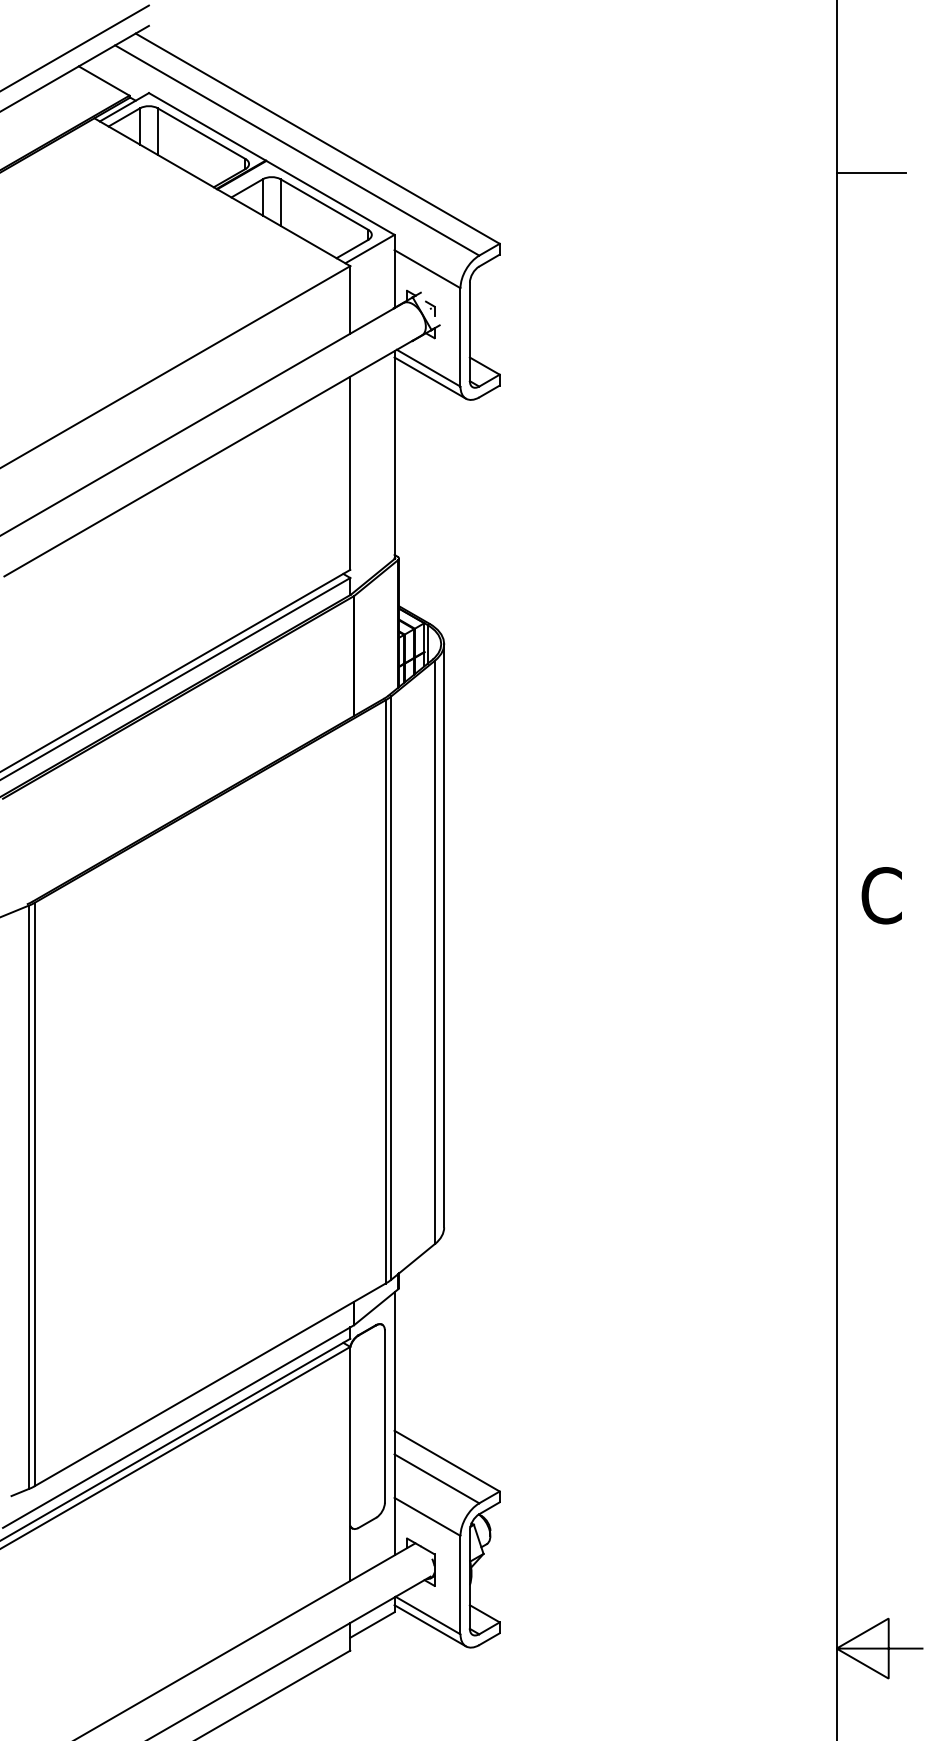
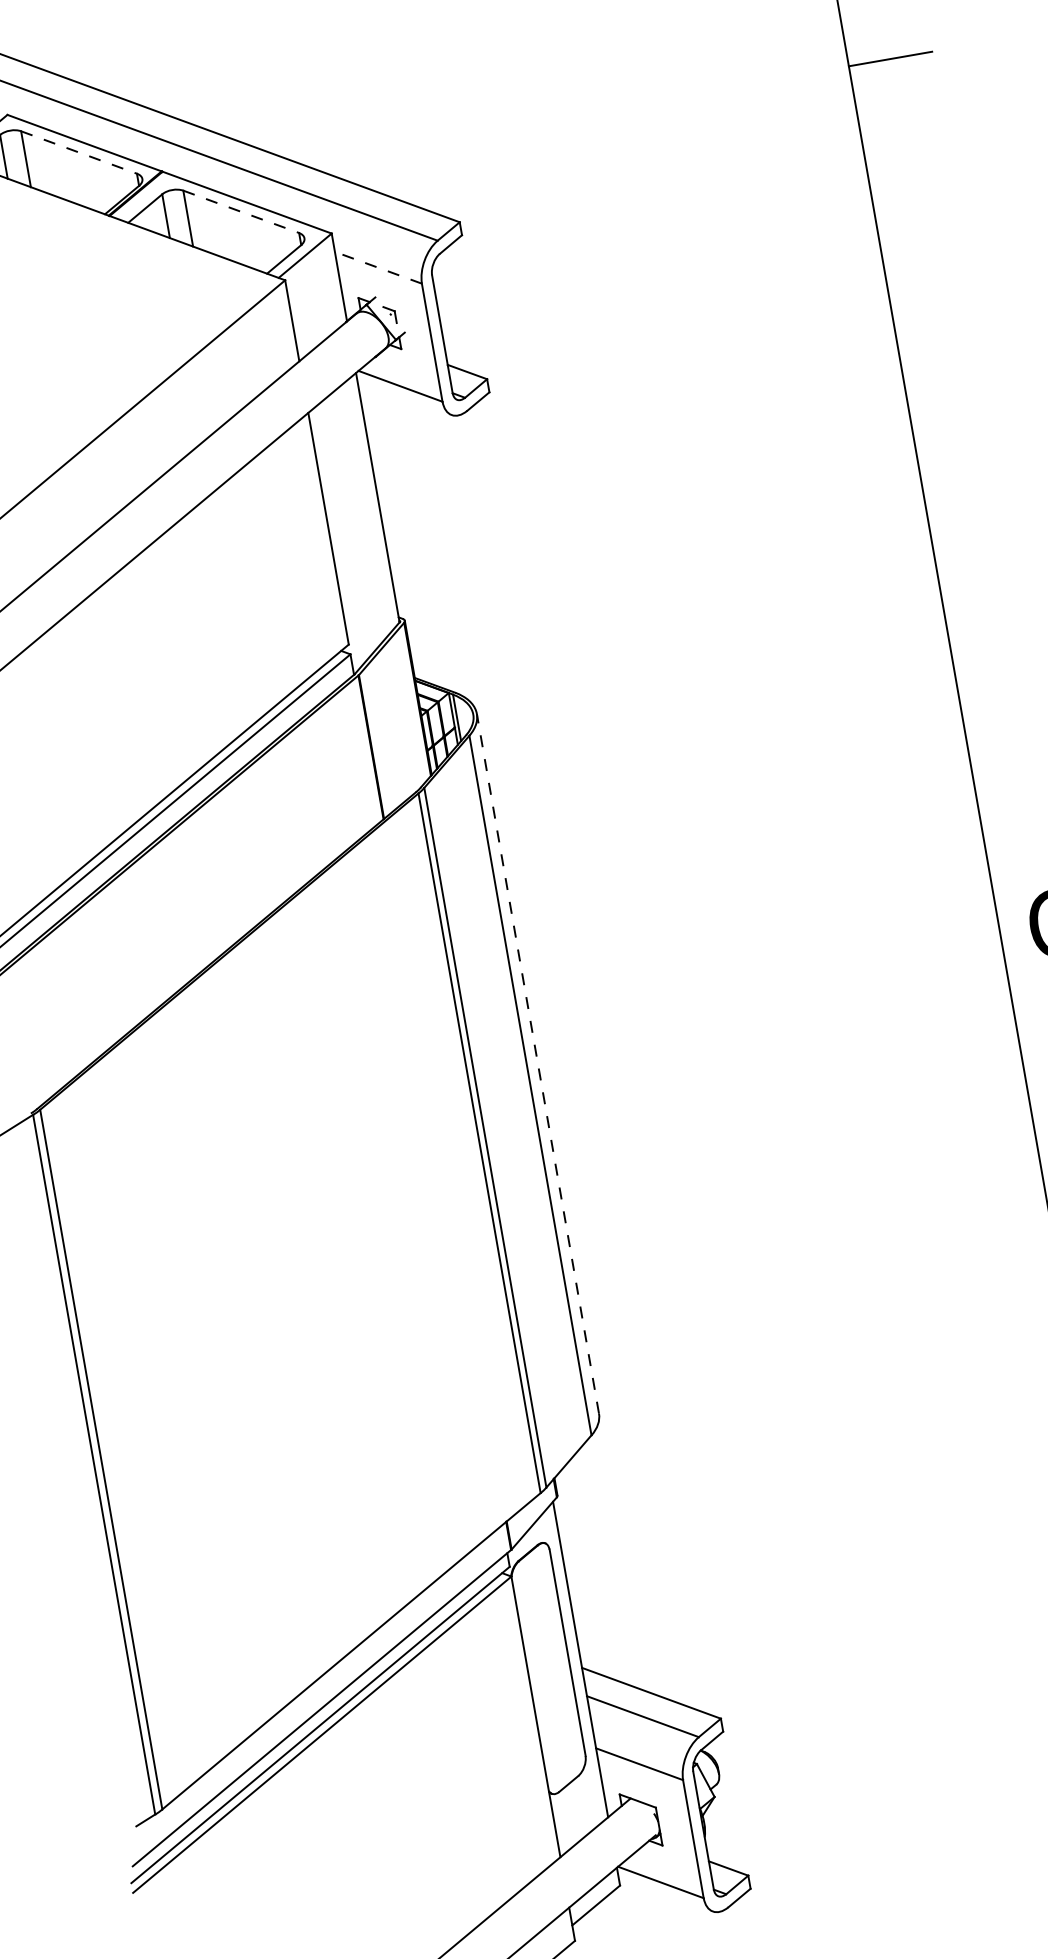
line: (201, 133) -> (78, 152), solid -> dashed
line: (324, 204) -> (241, 211), solid -> dashed
line: (427, 268) -> (378, 266), solid -> dashed
line: (430, 377) -> (404, 397), removed
line: (444, 935) -> (538, 1063), solid -> dashed
line: (430, 1625) -> (665, 1893), removed

